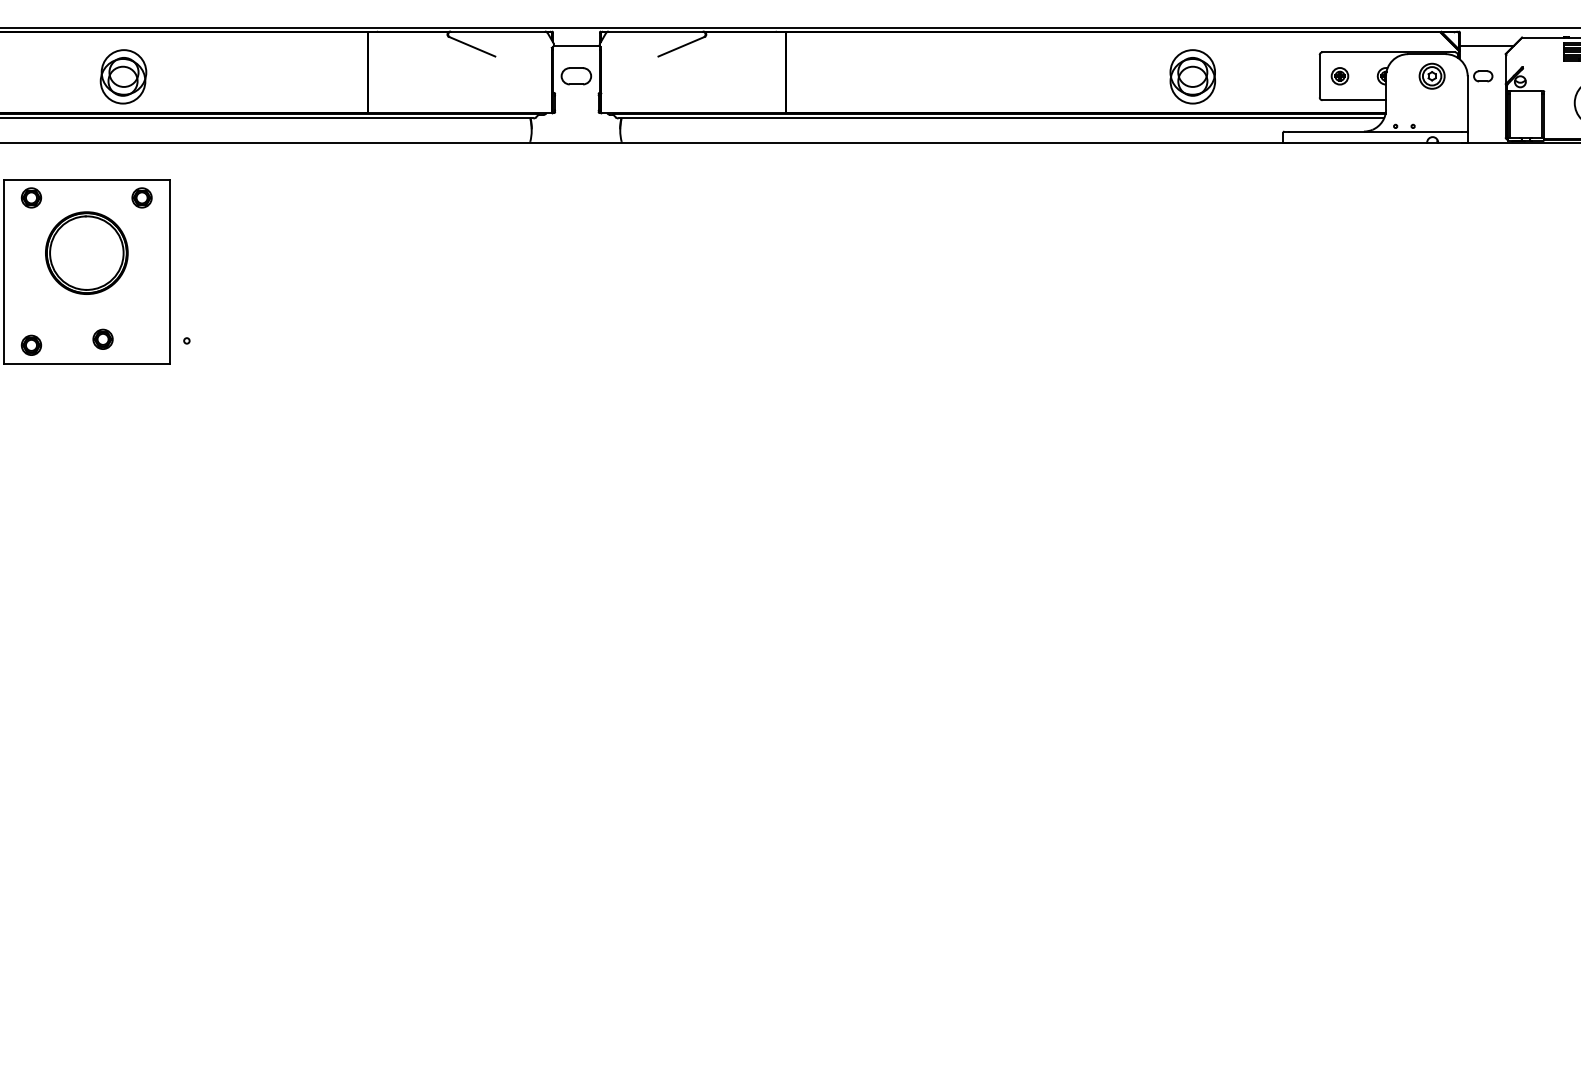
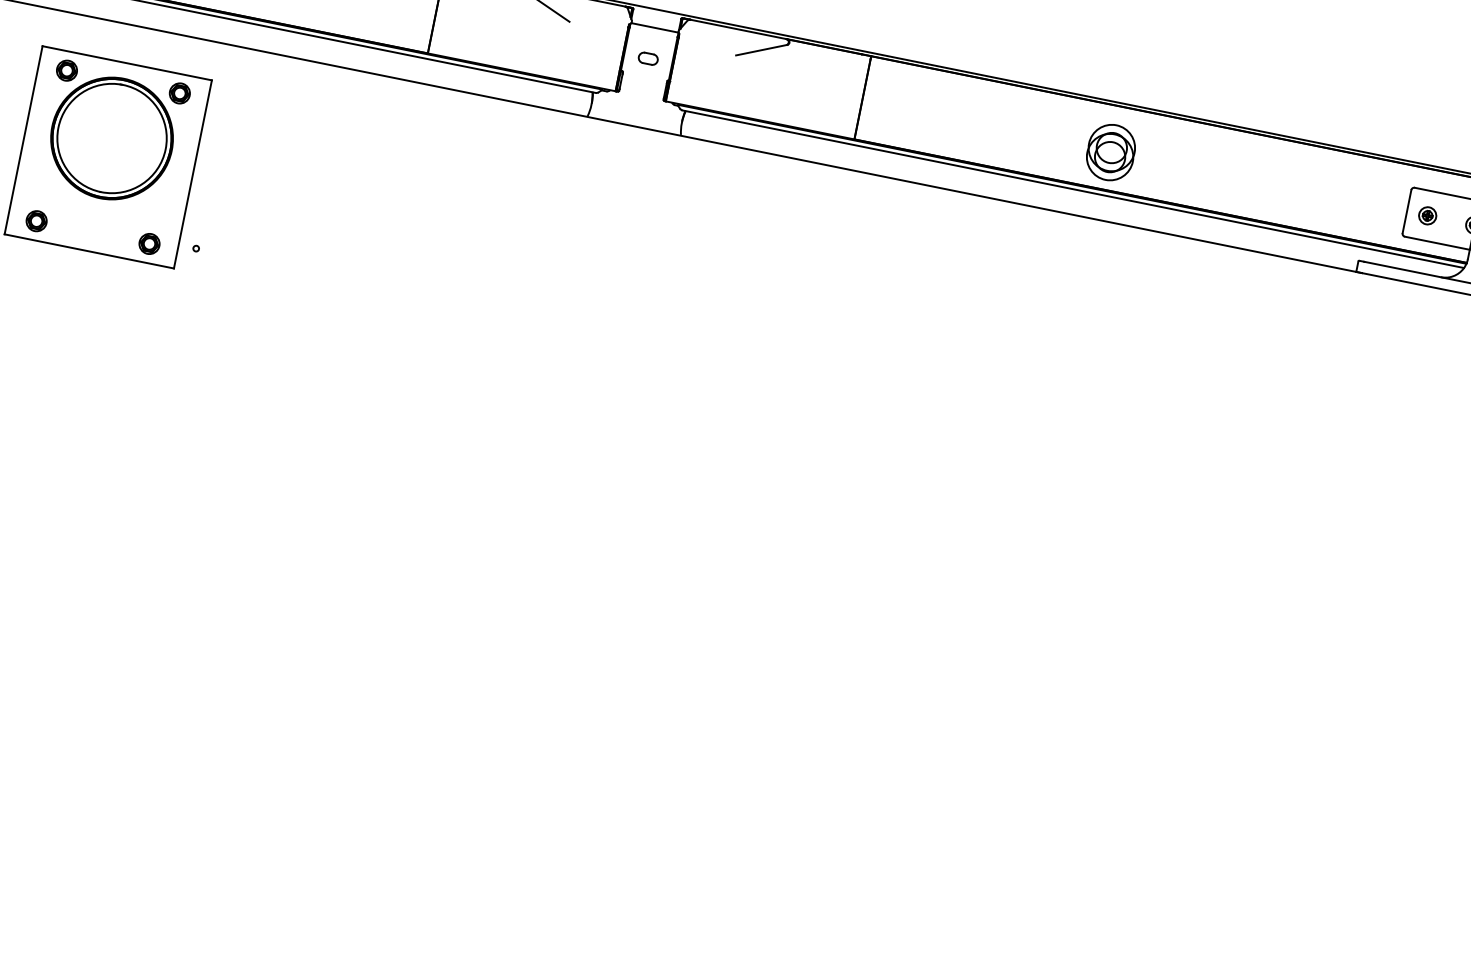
part: (576, 76) -> (648, 58), size x0.62
part: (1192, 76) -> (1110, 152), moved
part: (86, 252) -> (111, 137), size x1.43
part: (102, 338) -> (149, 242), moved

